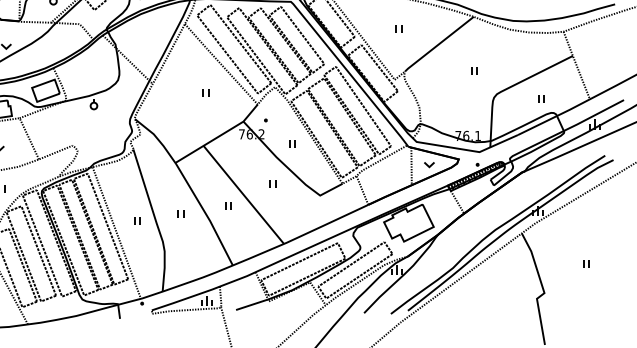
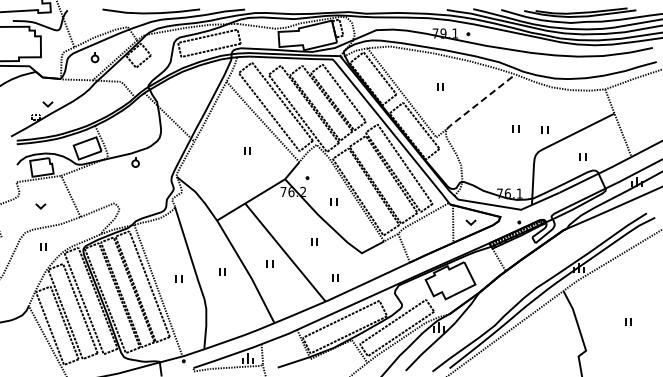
line: (438, 44) -> (480, 102), solid -> dashed
part: (502, 71) -> (544, 129), added
part: (293, 219) -> (335, 277), added

